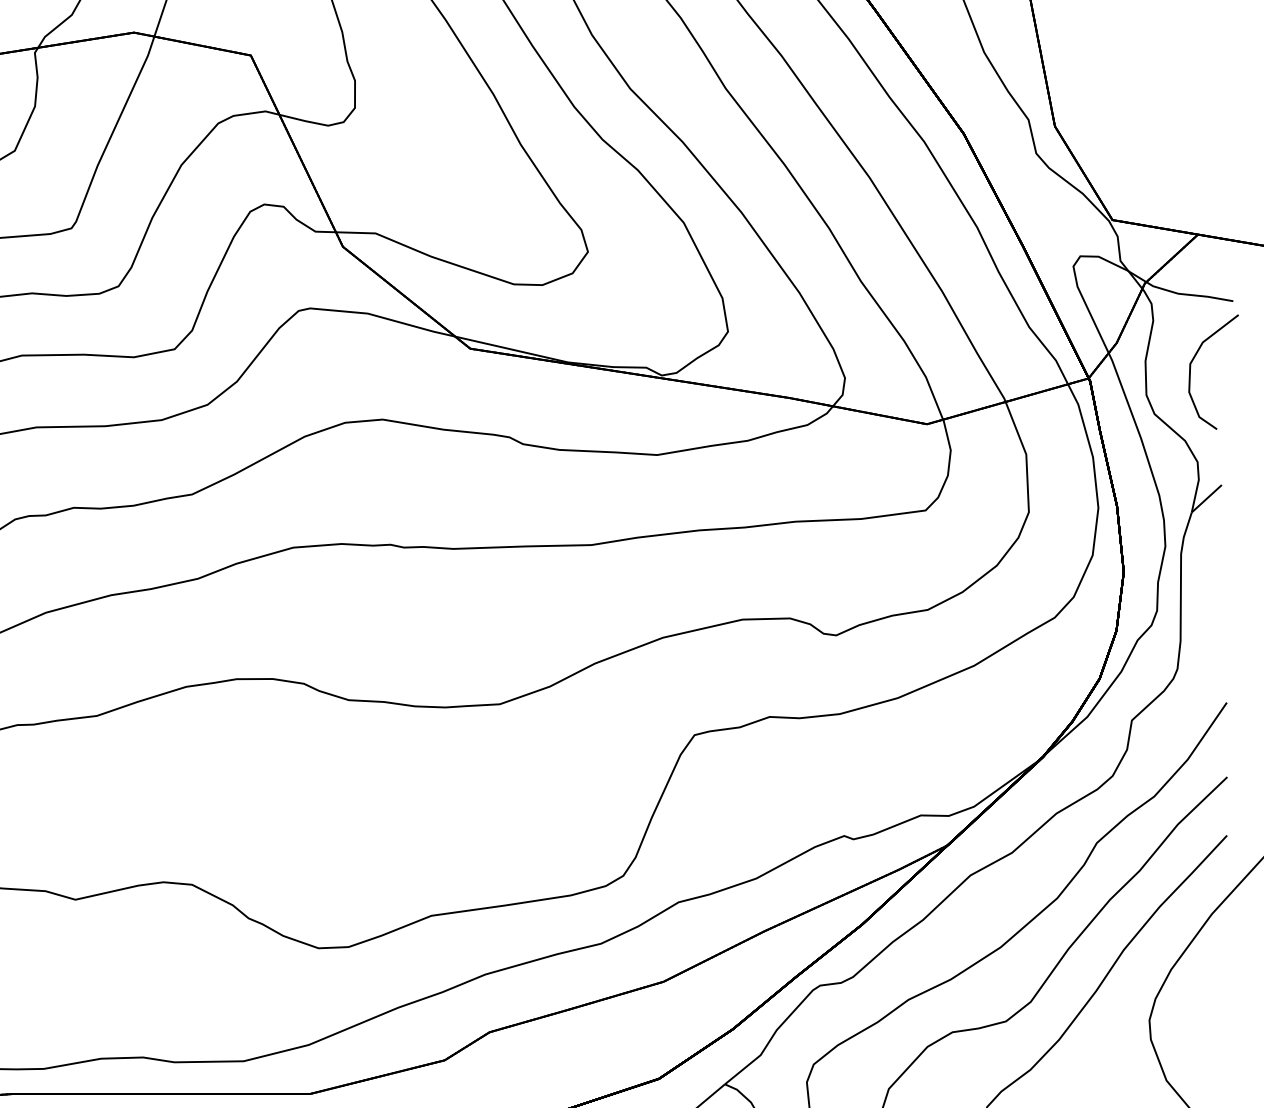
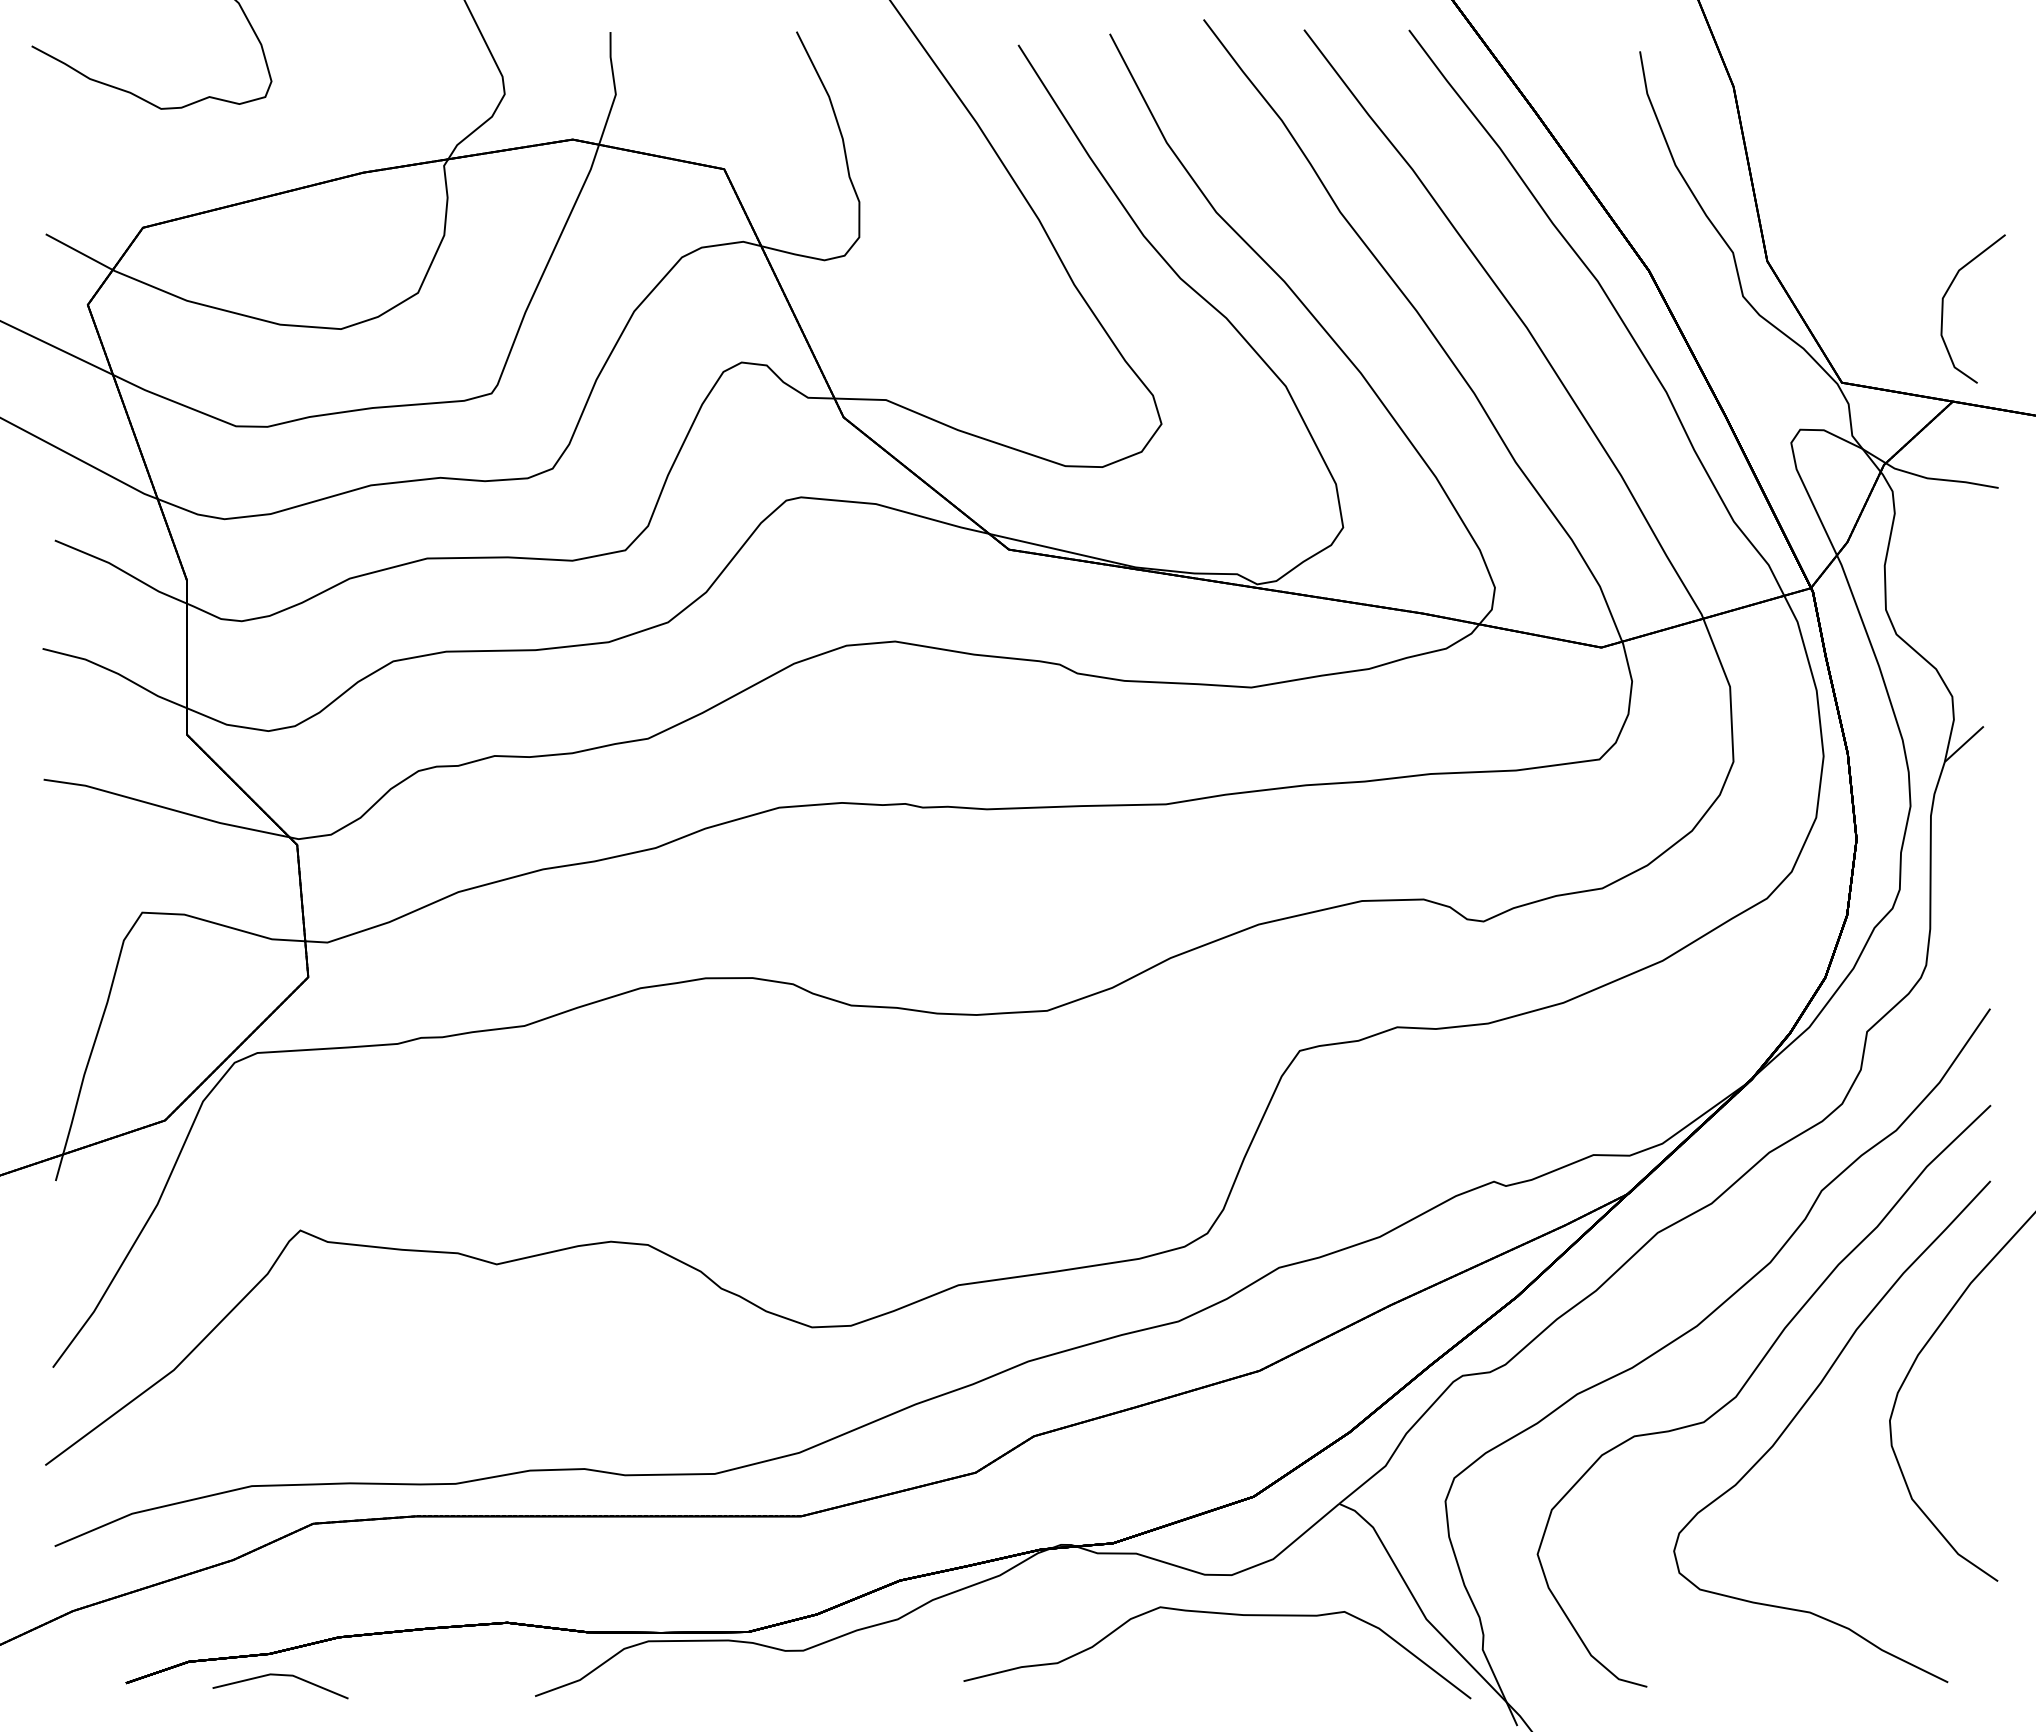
curve: (1190, 371) -> (1943, 308), moved

